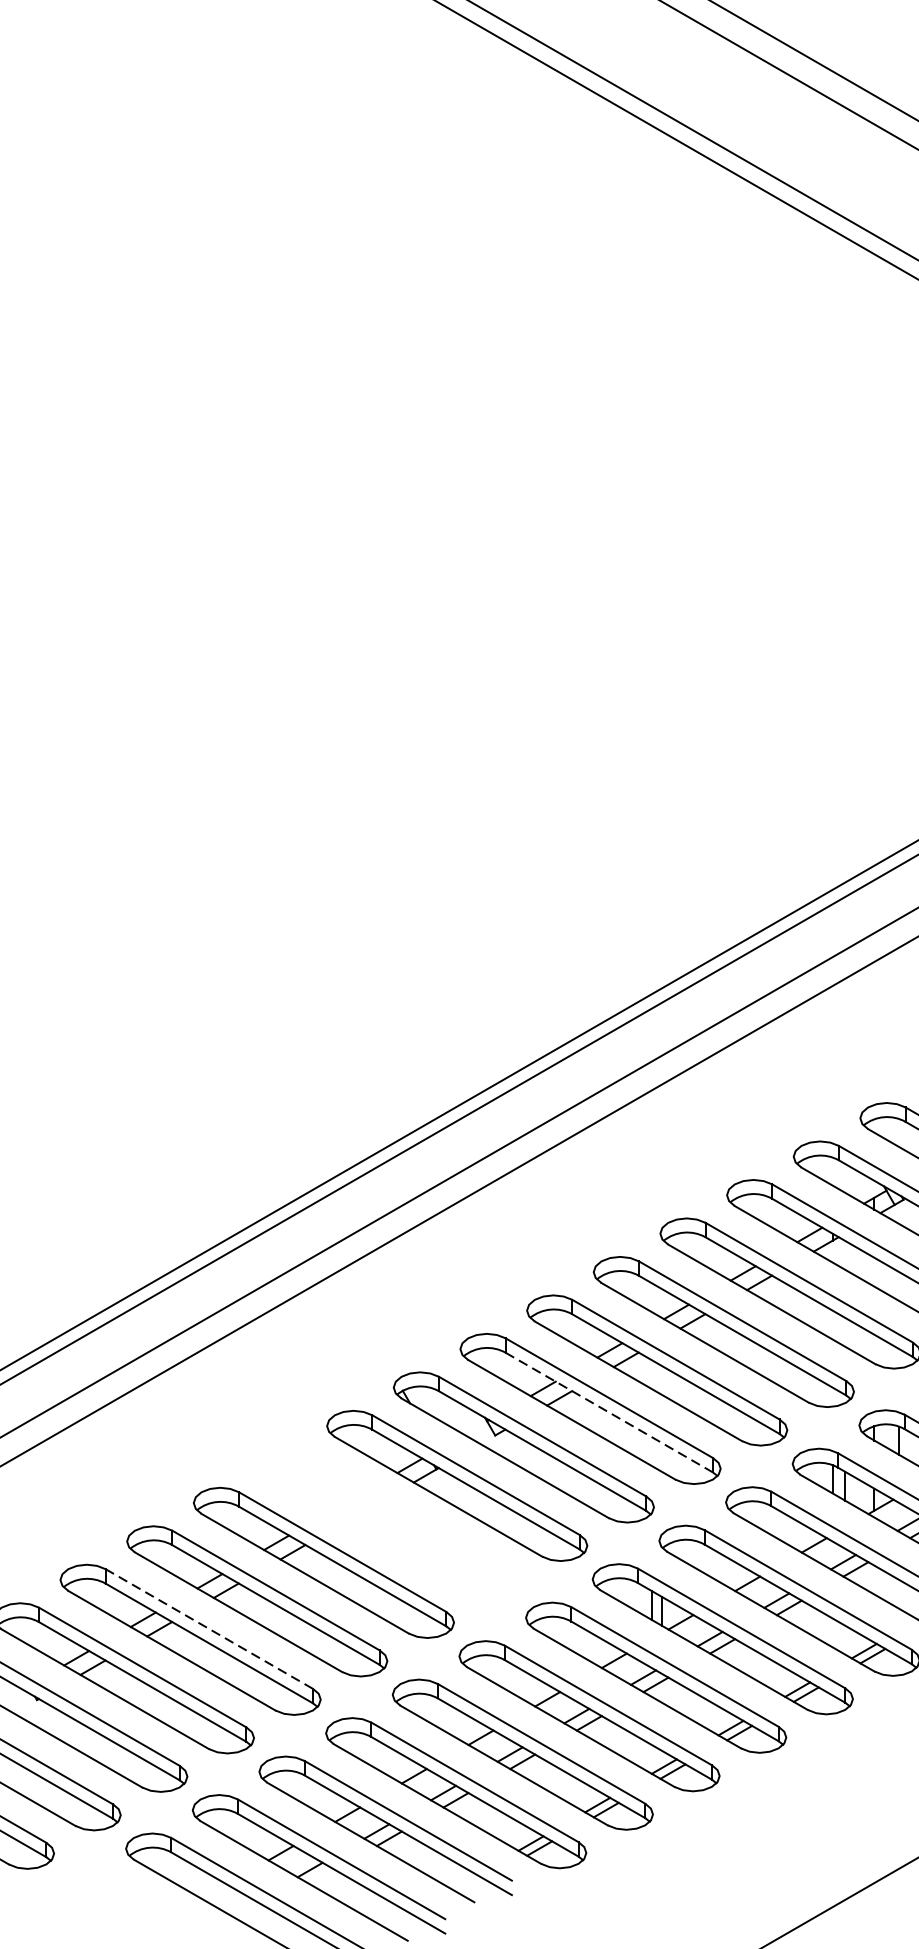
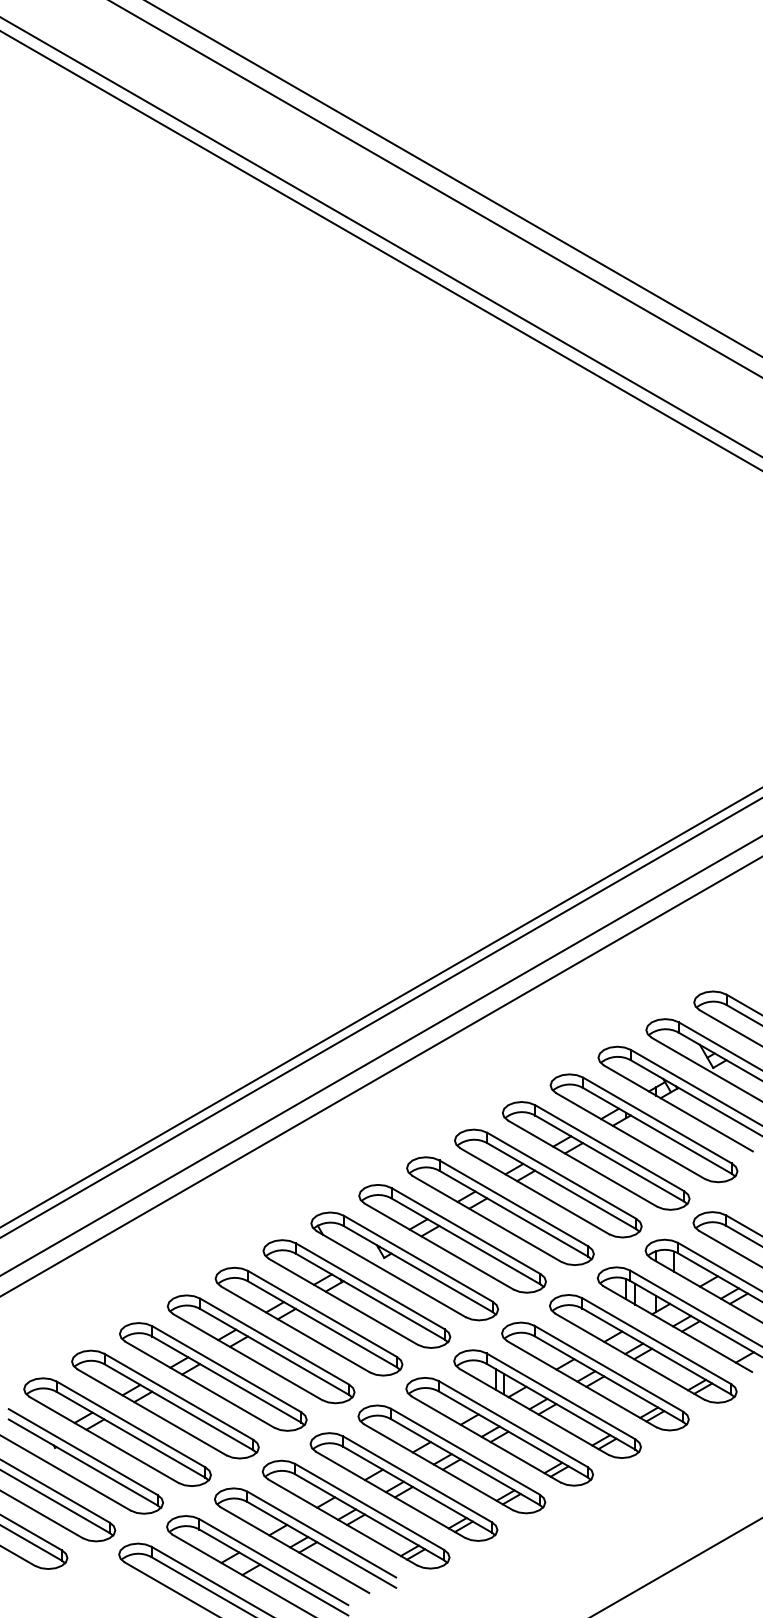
line: (609, 1412) -> (466, 1241), dashed -> solid
part: (389, 1524) -> (308, 1321), added
line: (208, 1628) -> (178, 1396), dashed -> solid

